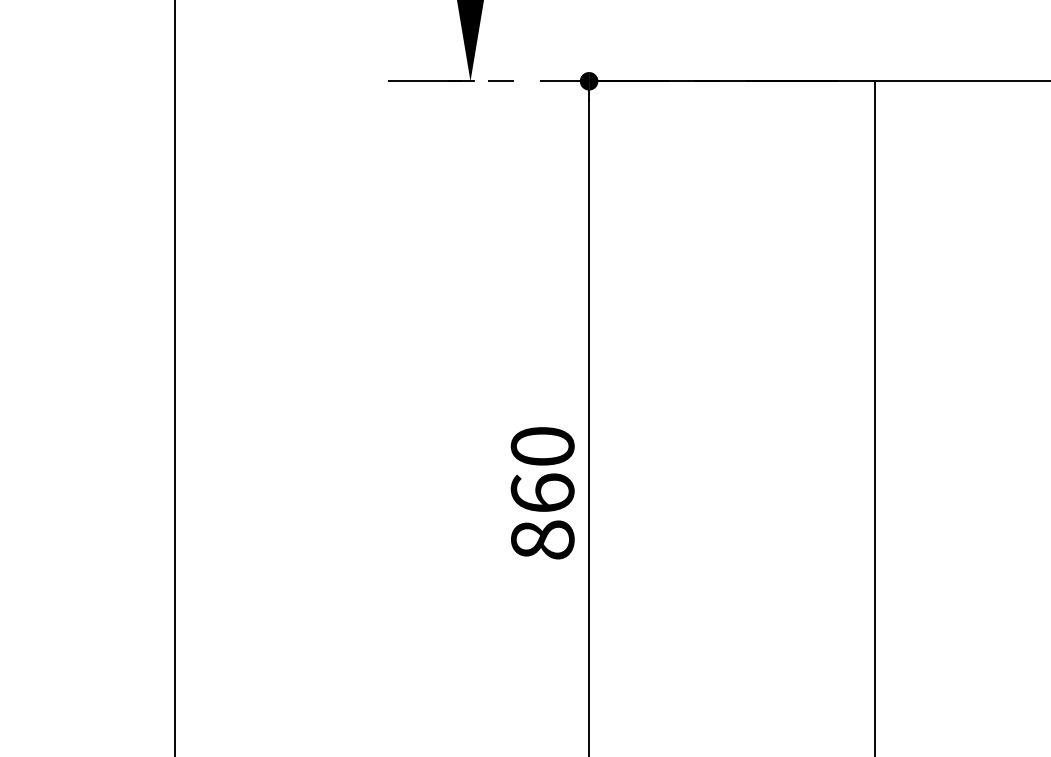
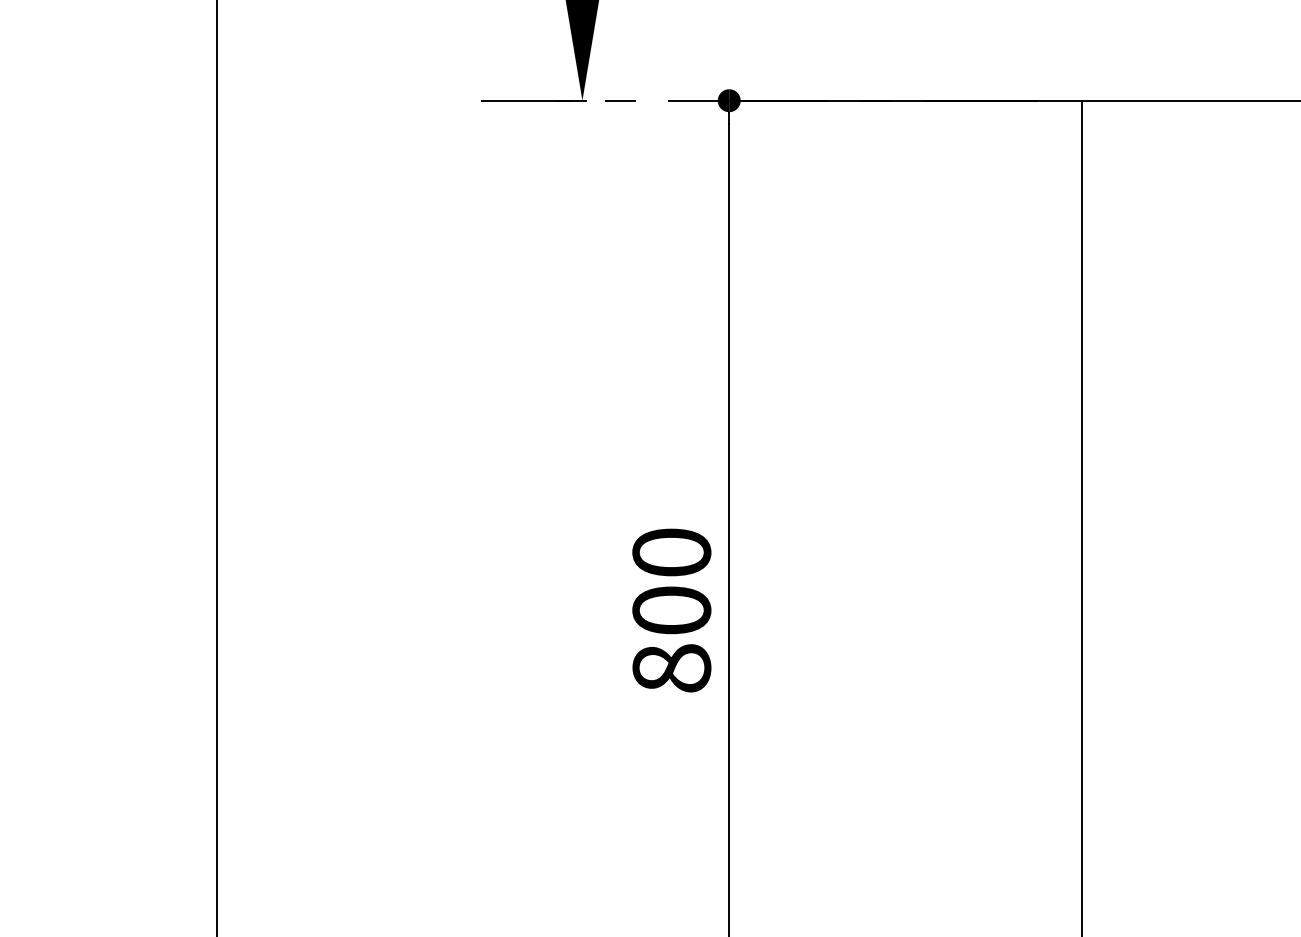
text: (542, 493) -> (671, 610), 860 -> 800

